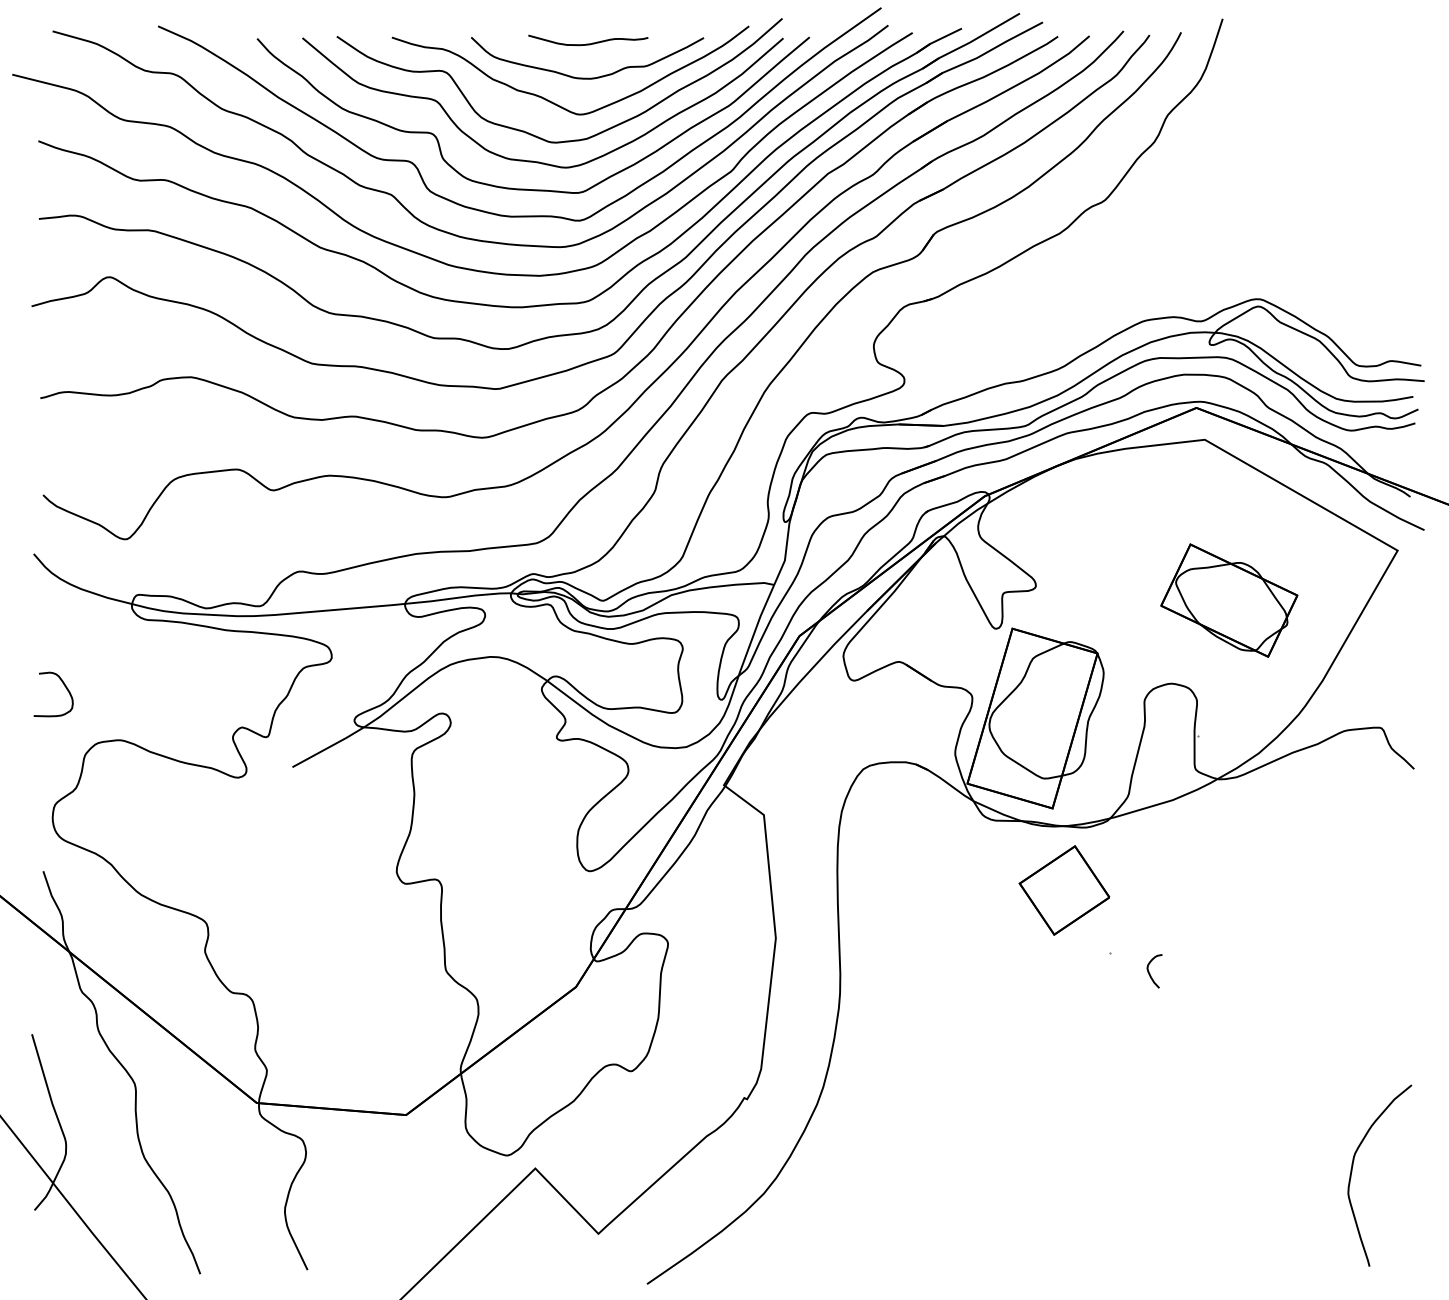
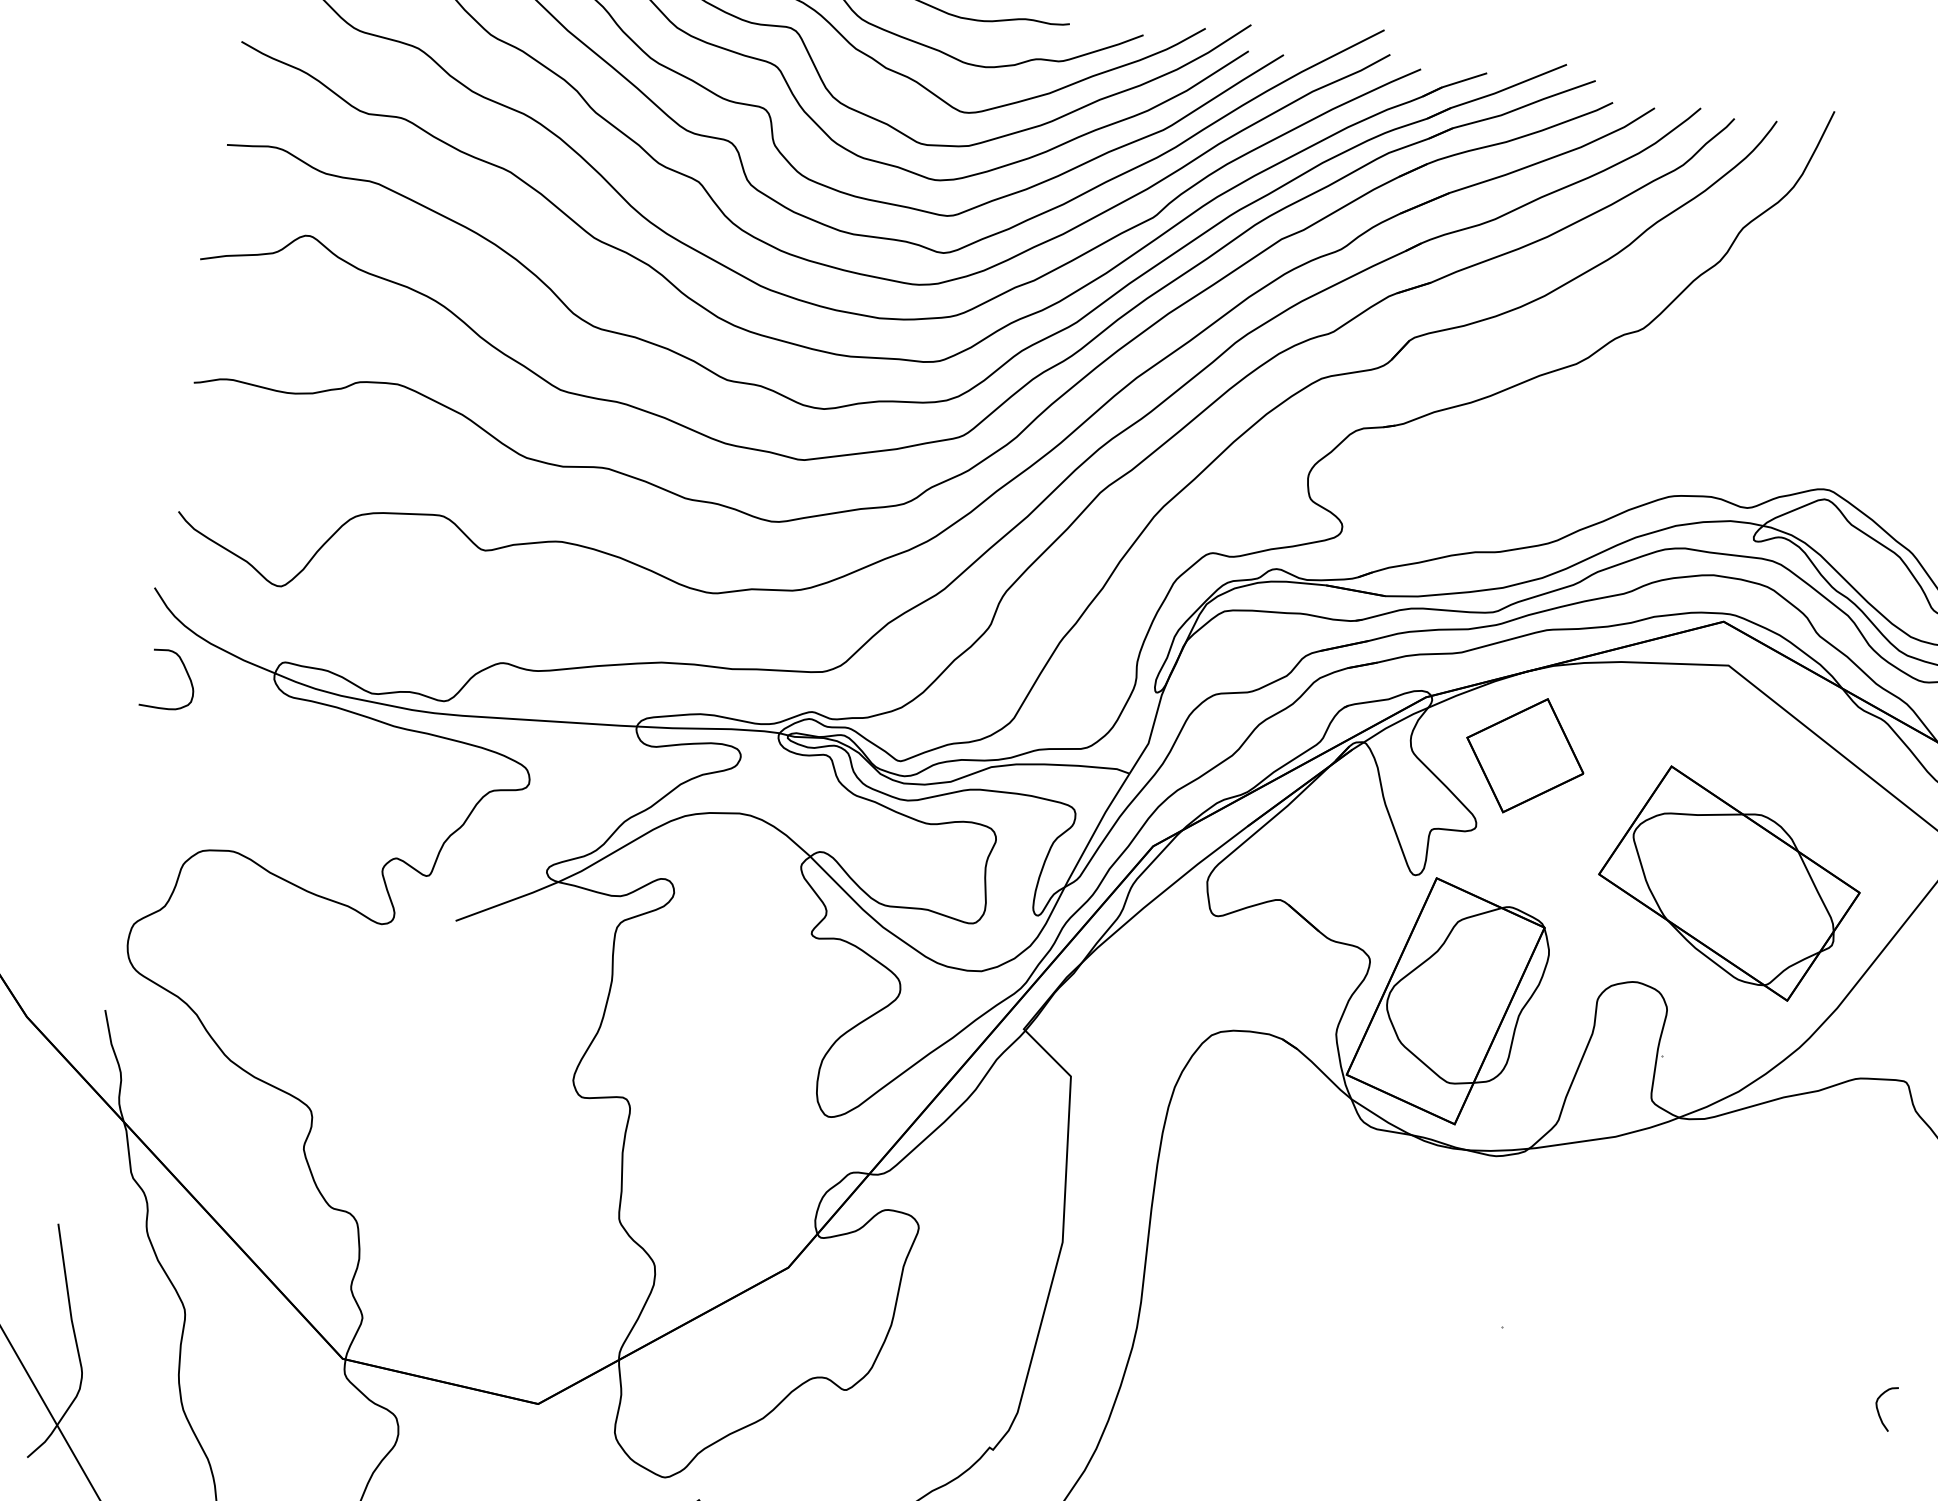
part: (1229, 600) -> (1729, 883), size x1.43
curve: (65, 688) -> (186, 674), moved
part: (1064, 890) -> (1525, 755), moved
curve: (1150, 973) -> (1879, 1410), moved

